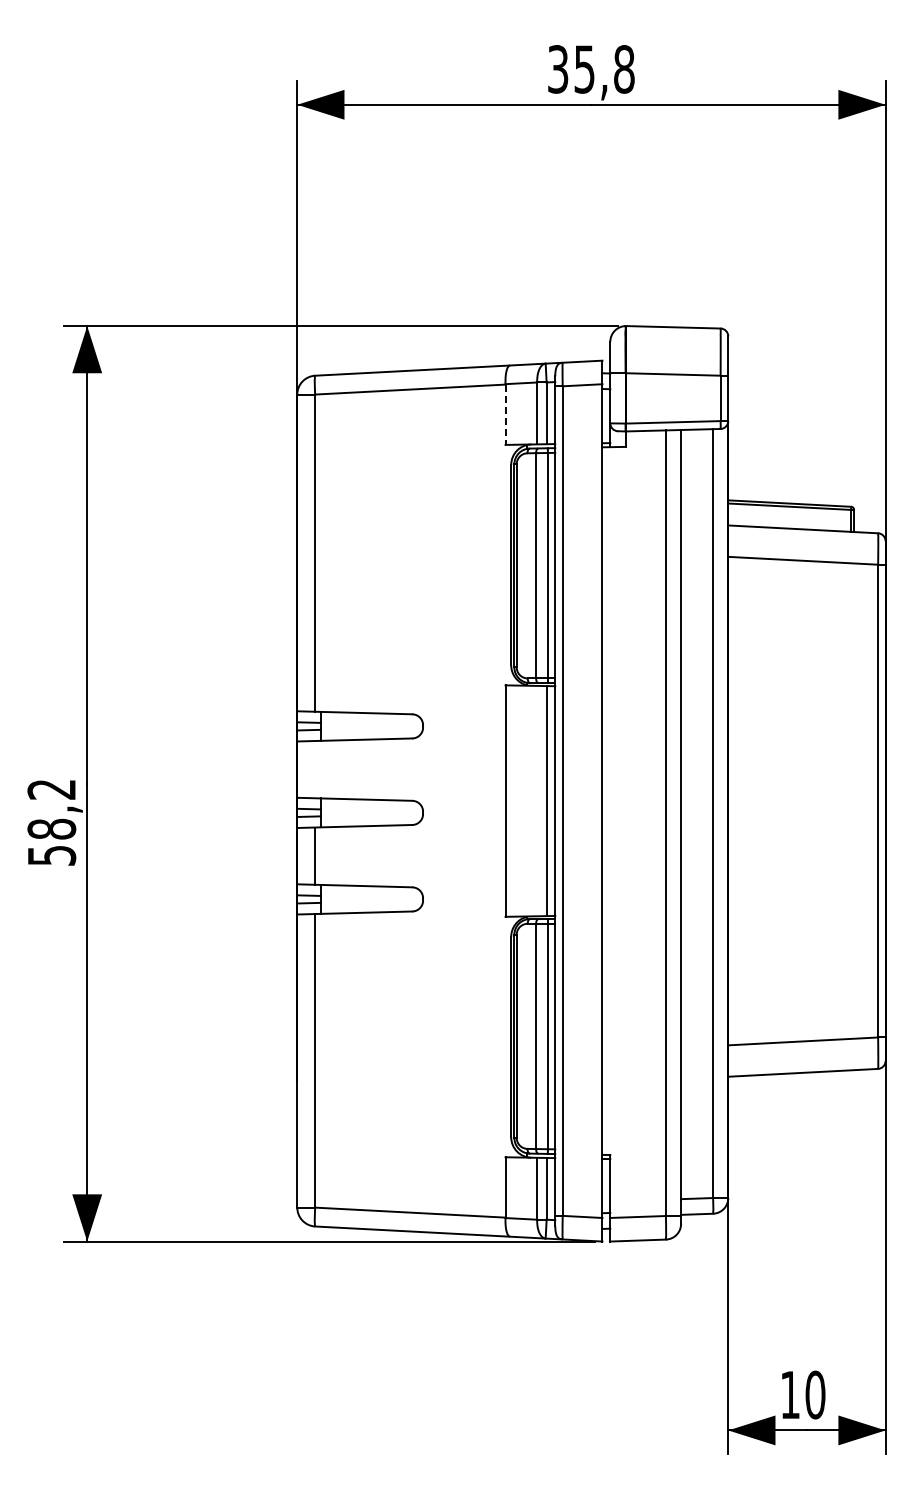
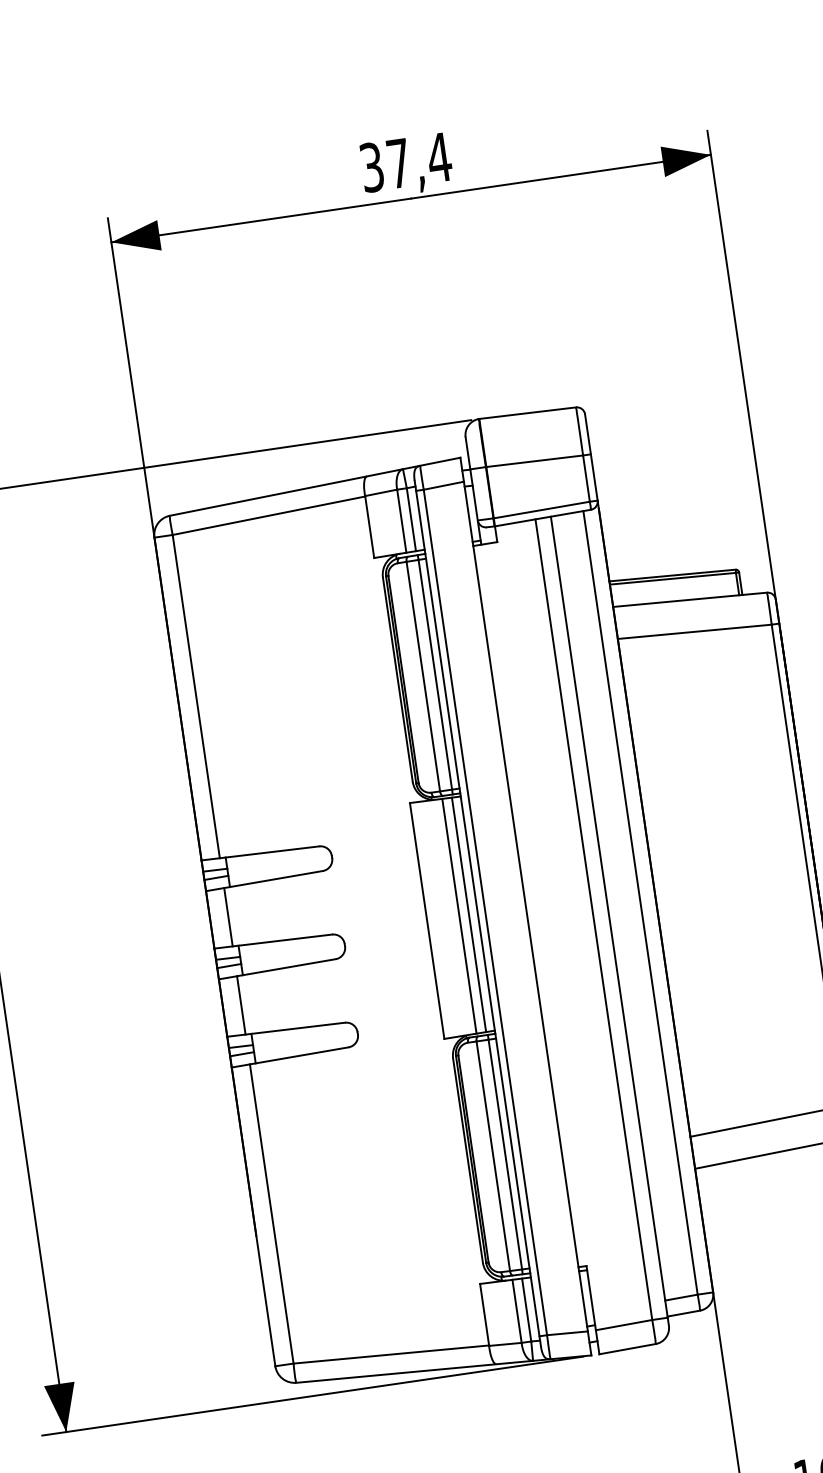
text: (604, 69) -> (419, 160), 35,8 -> 37,4
line: (505, 415) -> (369, 528), dashed -> solid
line: (315, 769) -> (228, 917), added
line: (537, 800) -> (459, 915), added

